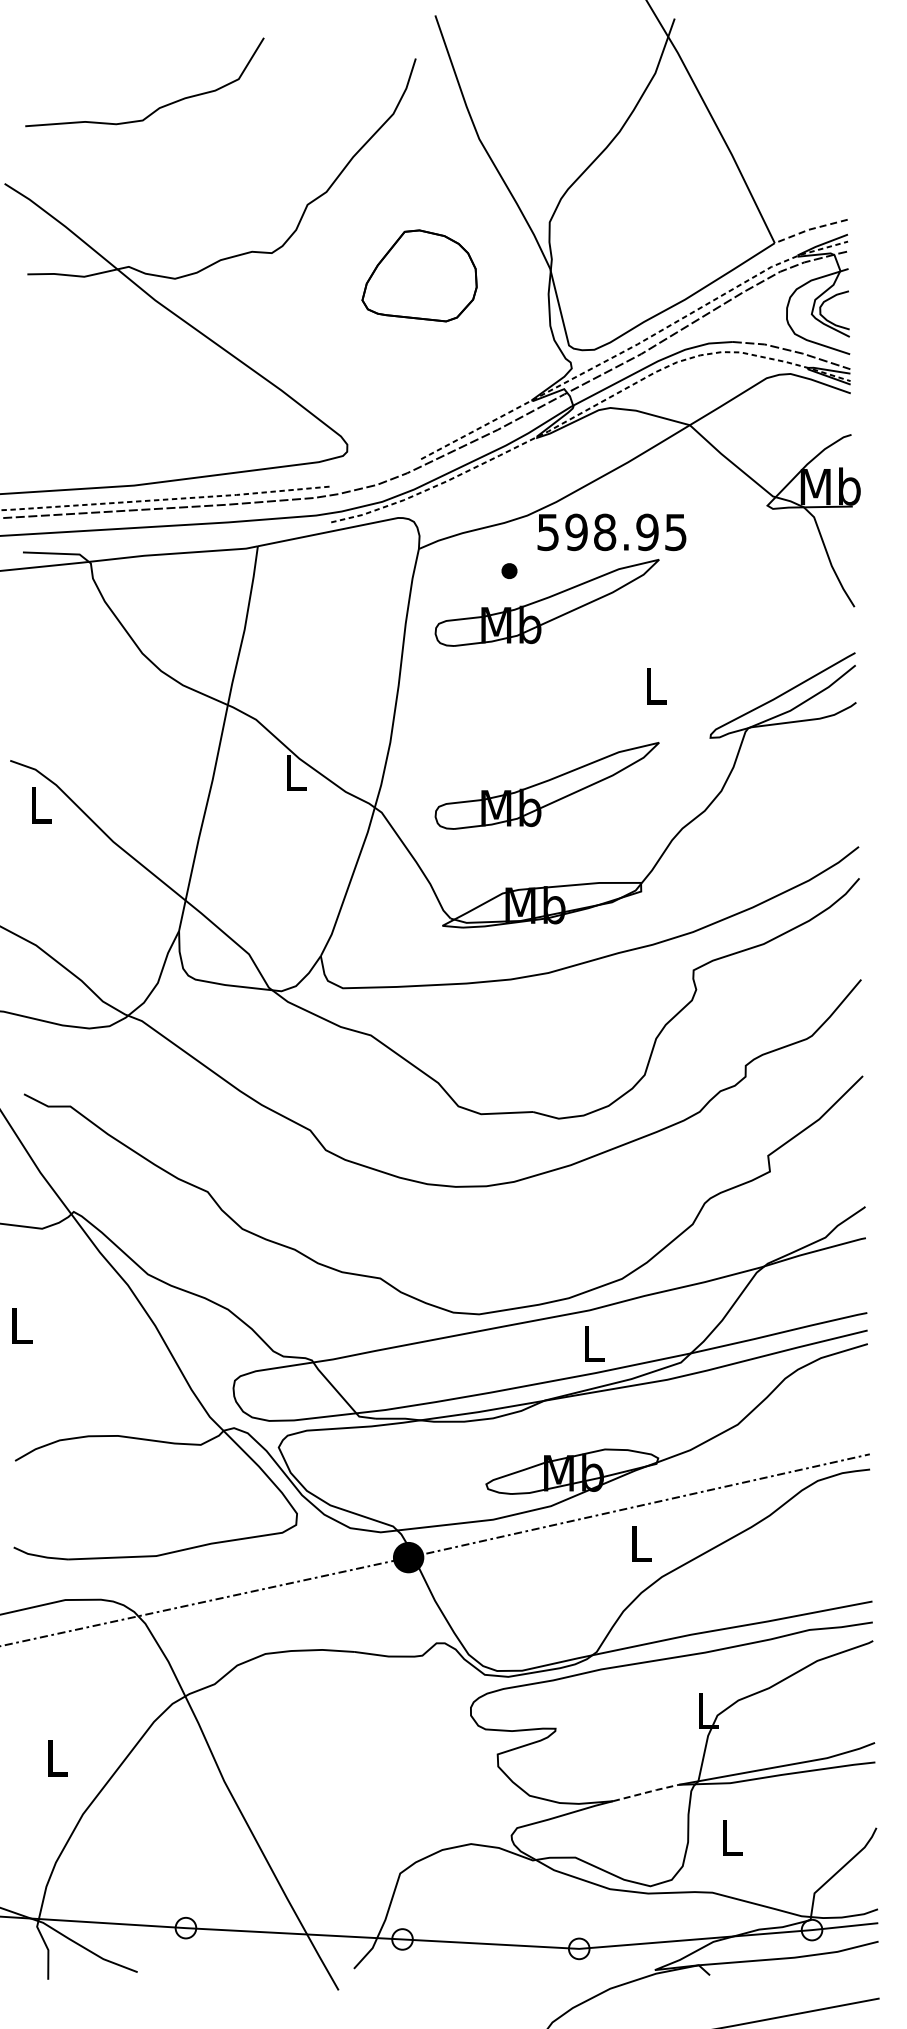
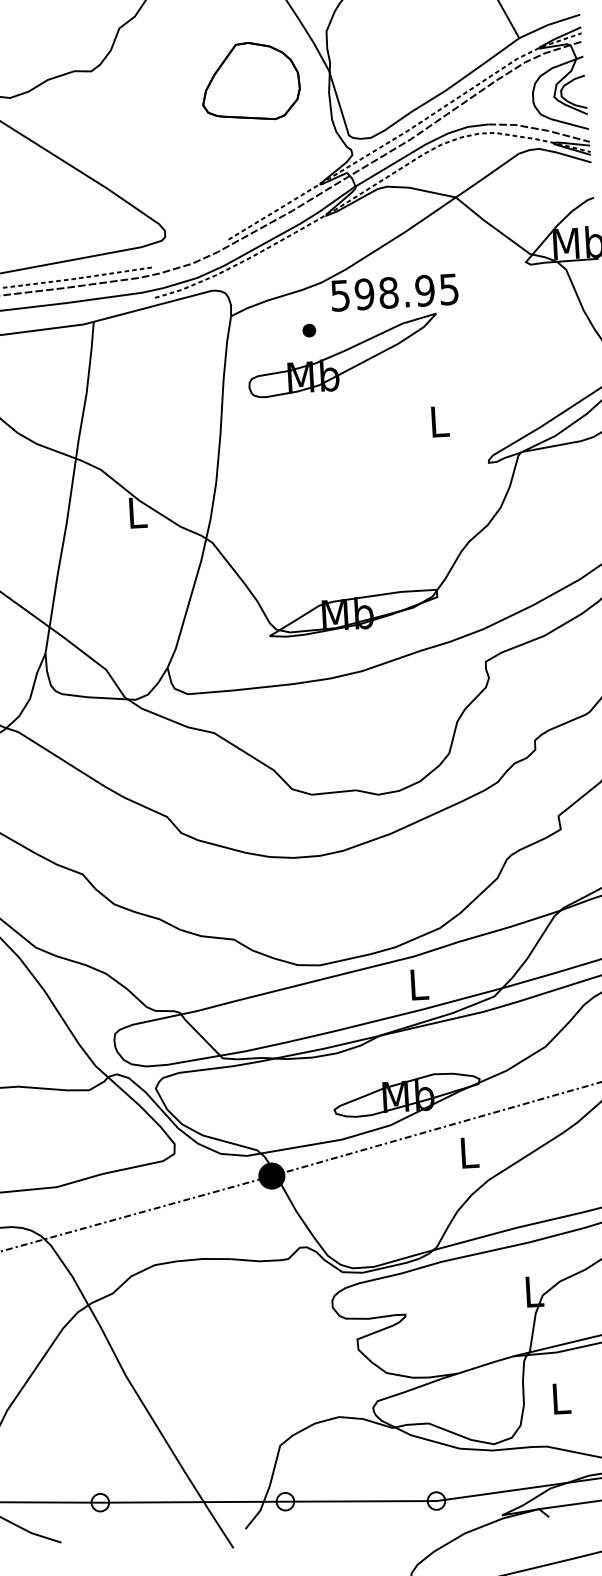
line: (809, 229) -> (548, 24), dashed -> solid
part: (419, 275) -> (250, 81), moved
part: (546, 785) -> (351, 511), removed
line: (646, 1792) -> (486, 1364), dashed -> solid

